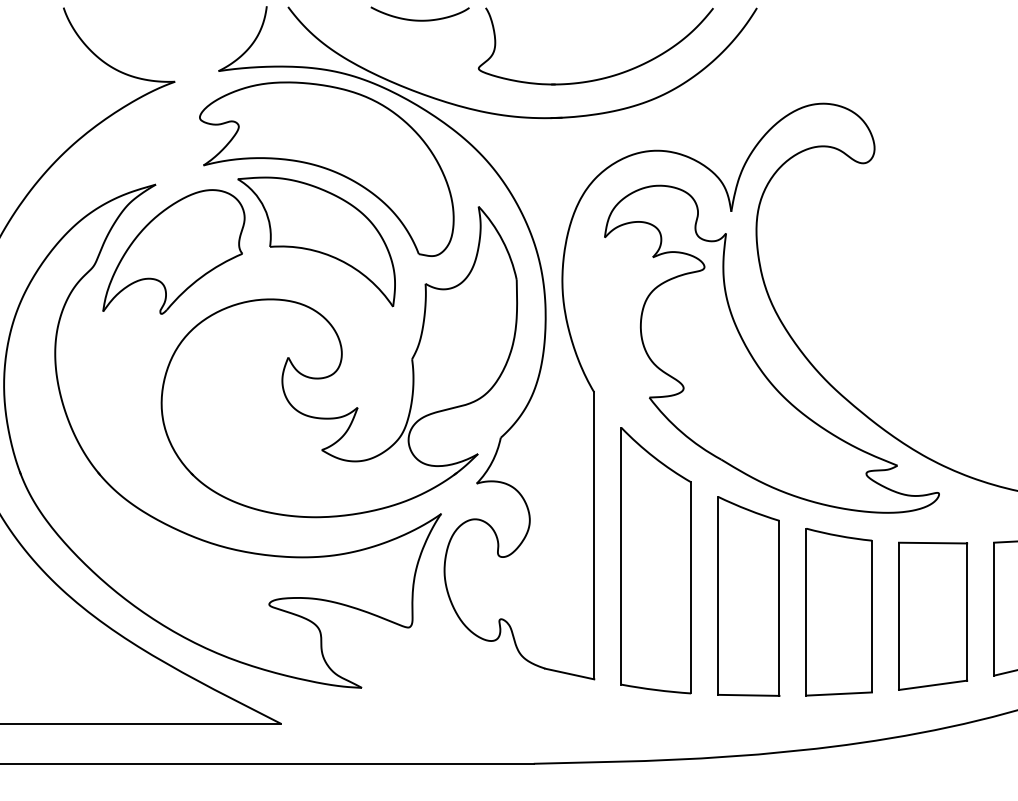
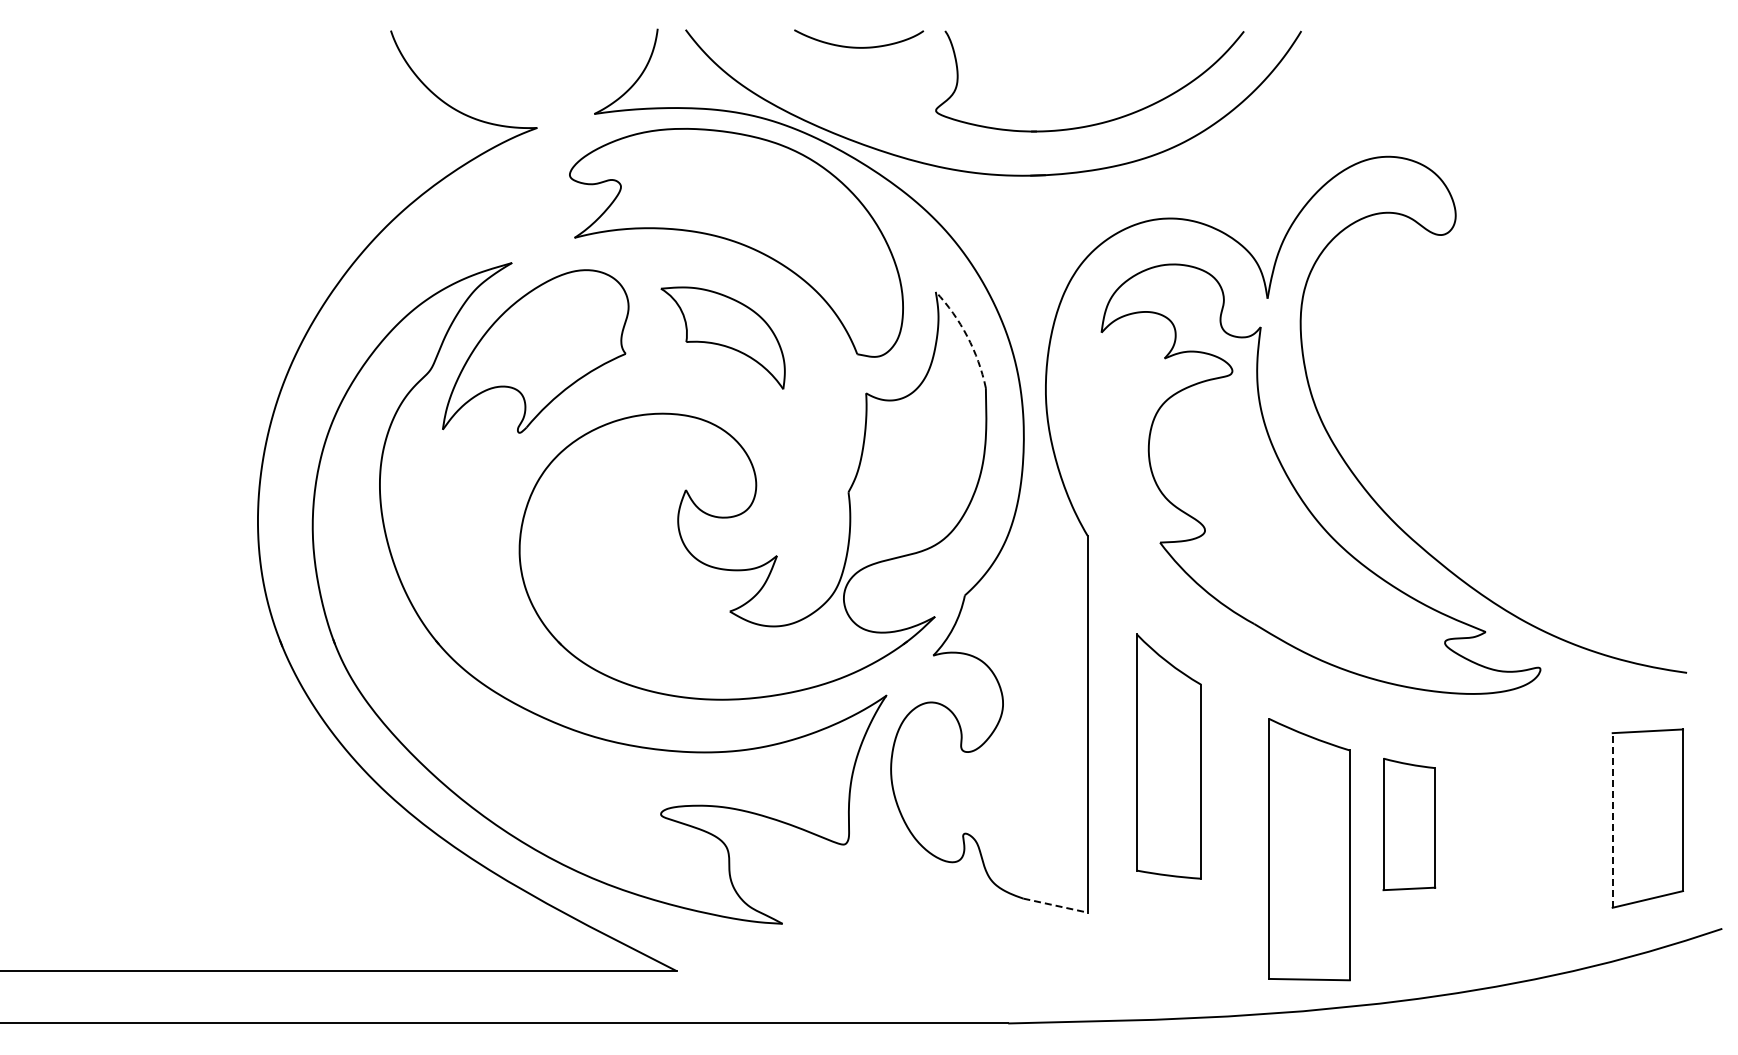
arc: (502, 240) -> (967, 336), solid -> dashed
part: (316, 241) -> (722, 337), size x0.6
part: (655, 560) -> (1168, 756), size x0.7
part: (748, 596) -> (1309, 849), moved
line: (993, 608) -> (1612, 819), solid -> dashed
part: (839, 612) -> (1409, 824), size x0.6
part: (933, 616) -> (1532, 829), removed
line: (569, 673) -> (1055, 905), solid -> dashed

